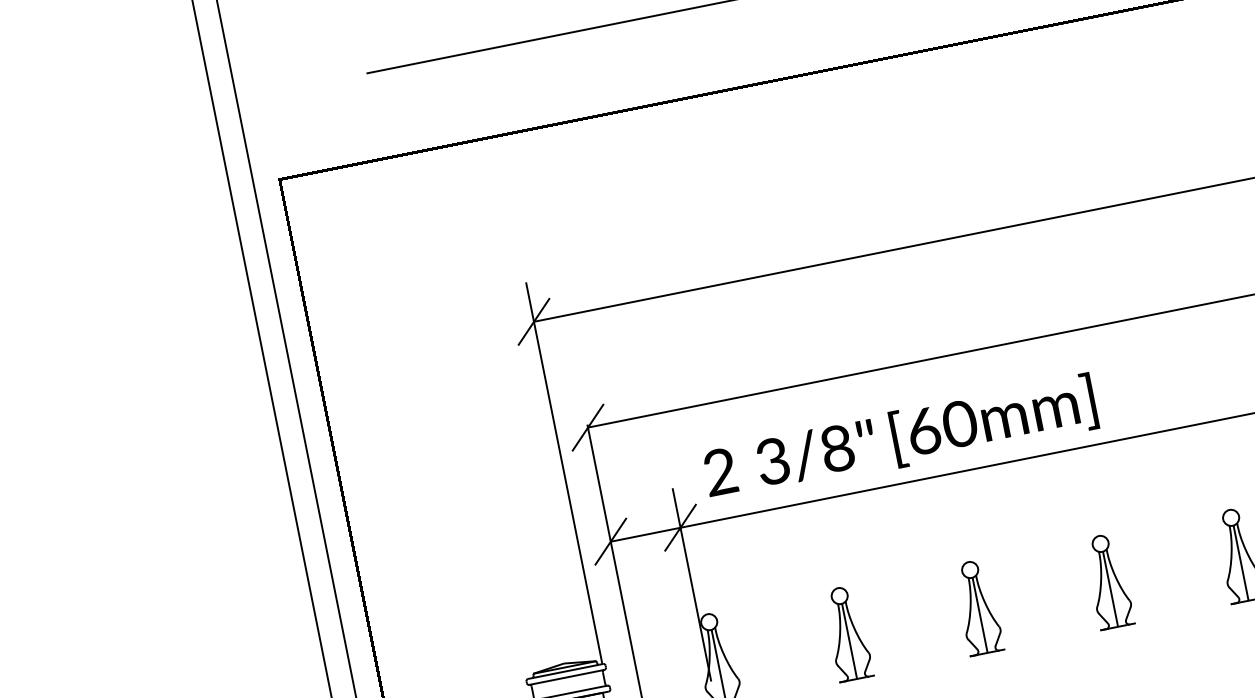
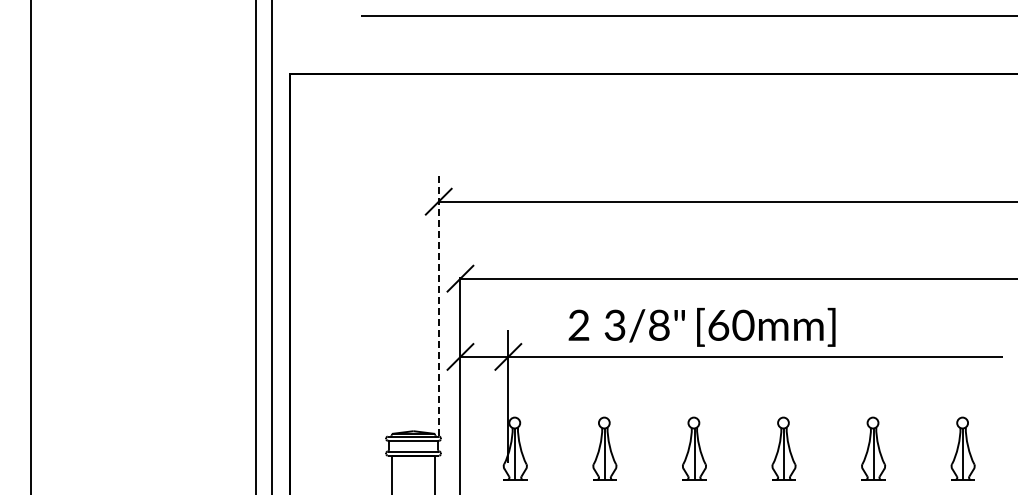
text: (899, 439) -> (701, 327), moved
line: (563, 473) -> (438, 305), solid -> dashed

